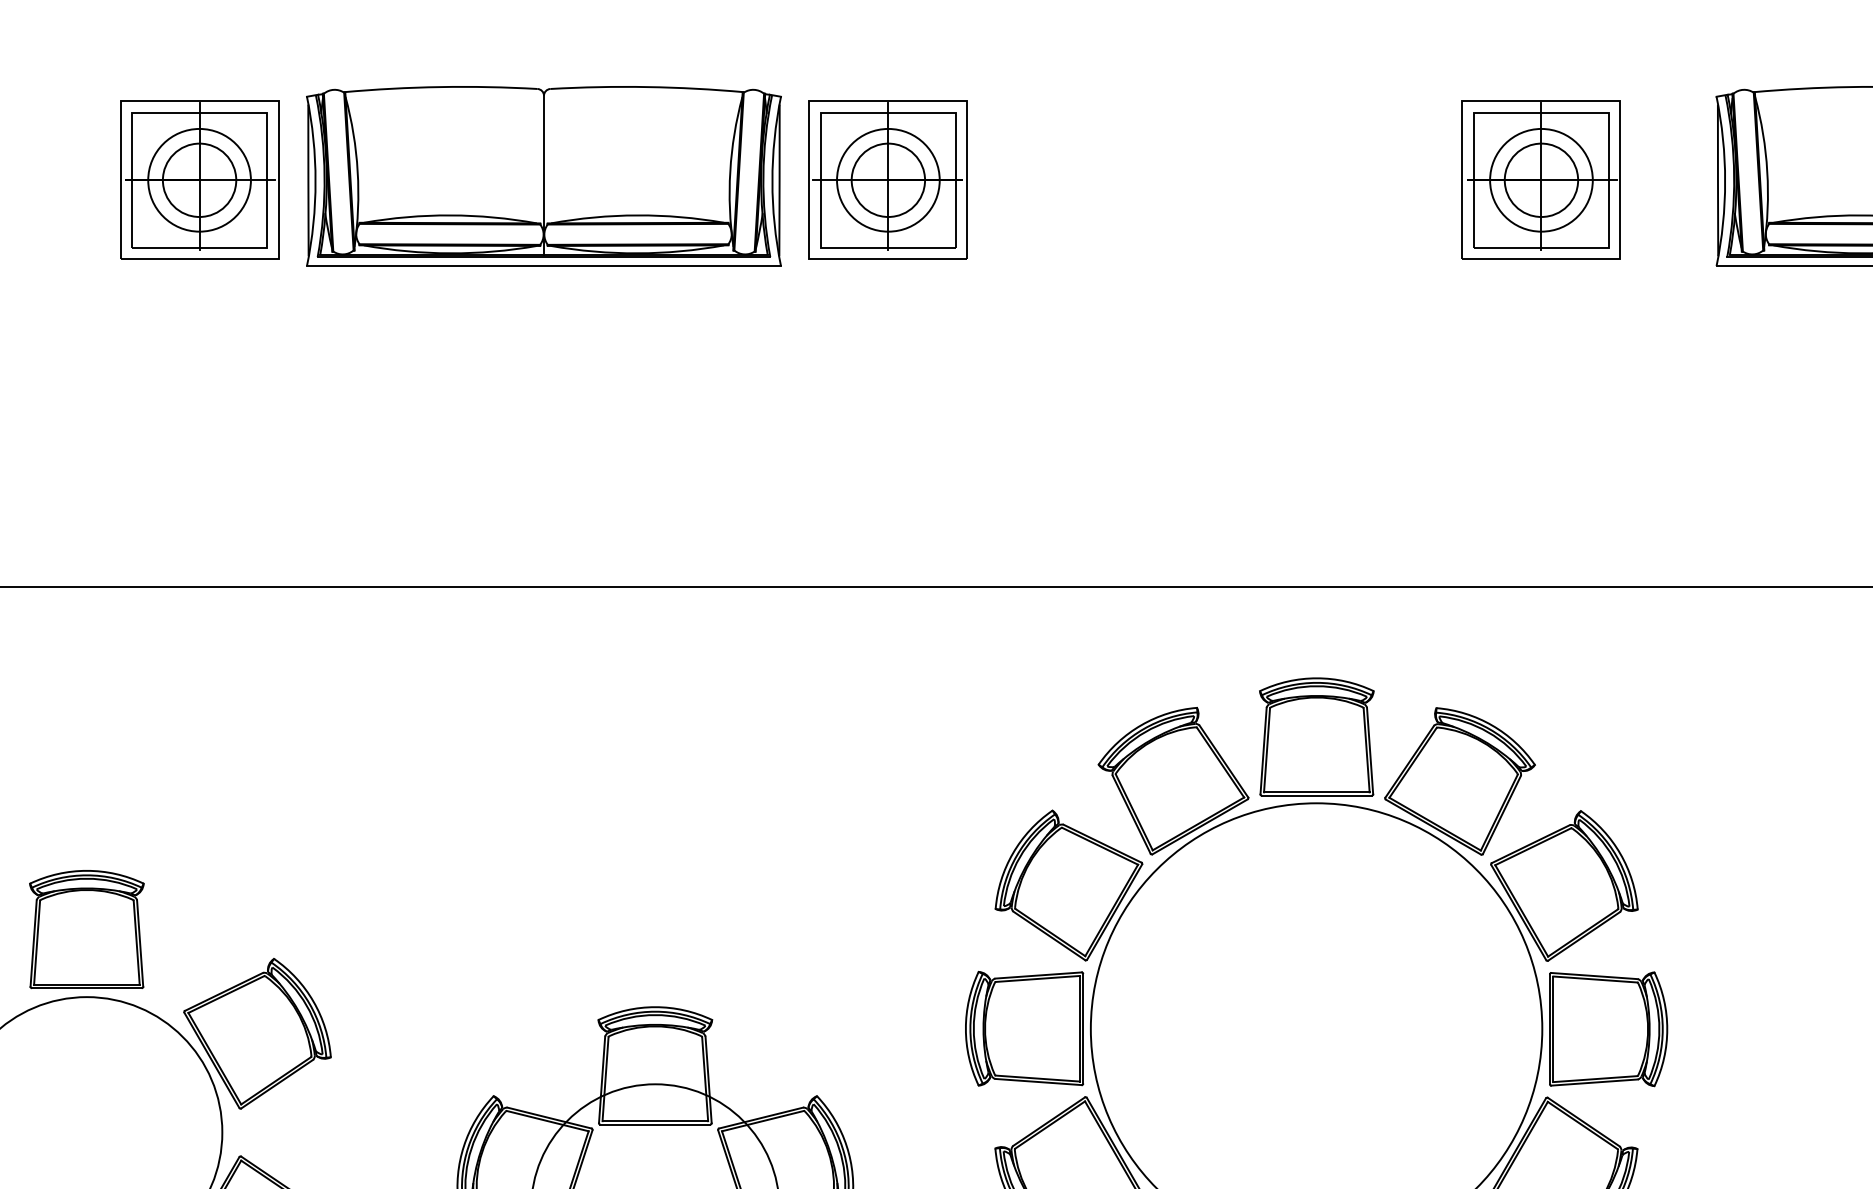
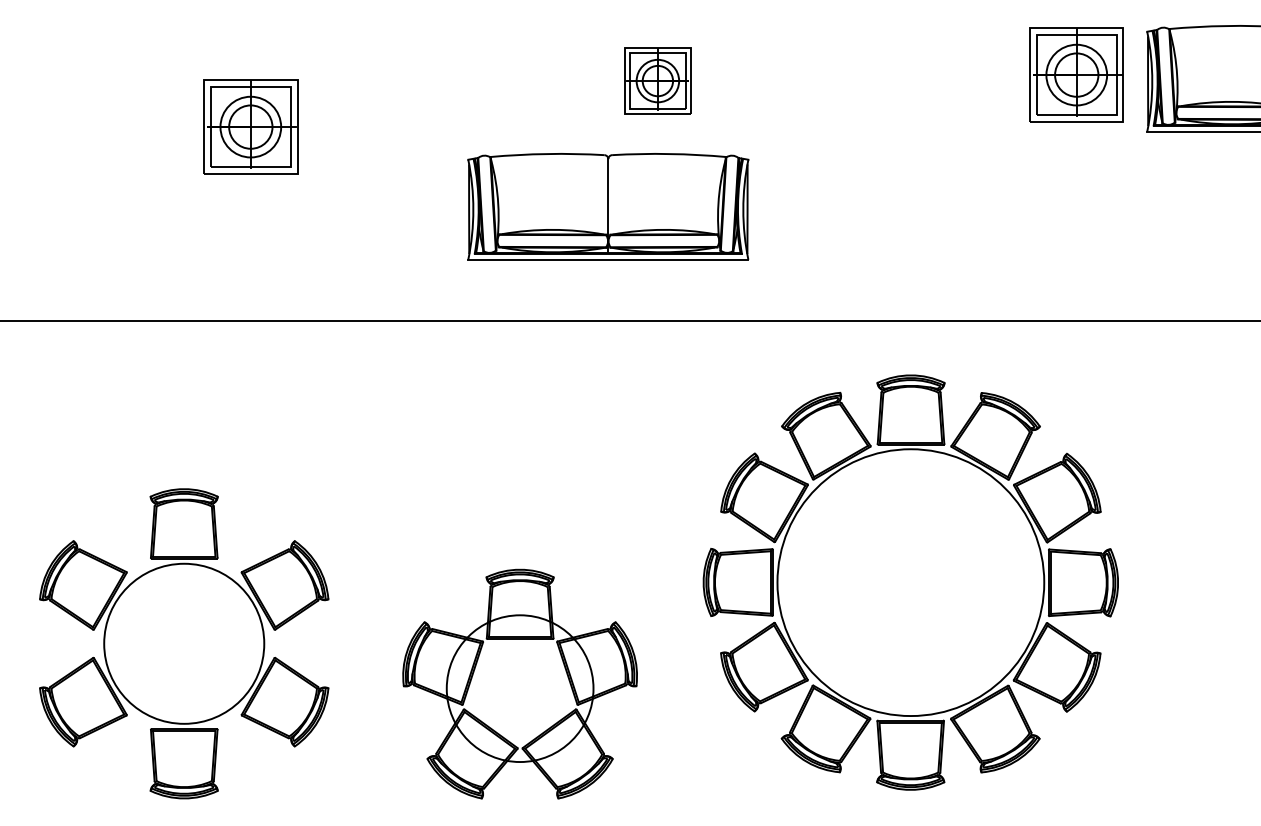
part: (544, 175) -> (608, 206), moved
part: (199, 179) -> (250, 126), moved
part: (887, 179) -> (657, 80), size x0.7
part: (1541, 179) -> (1076, 74), moved

